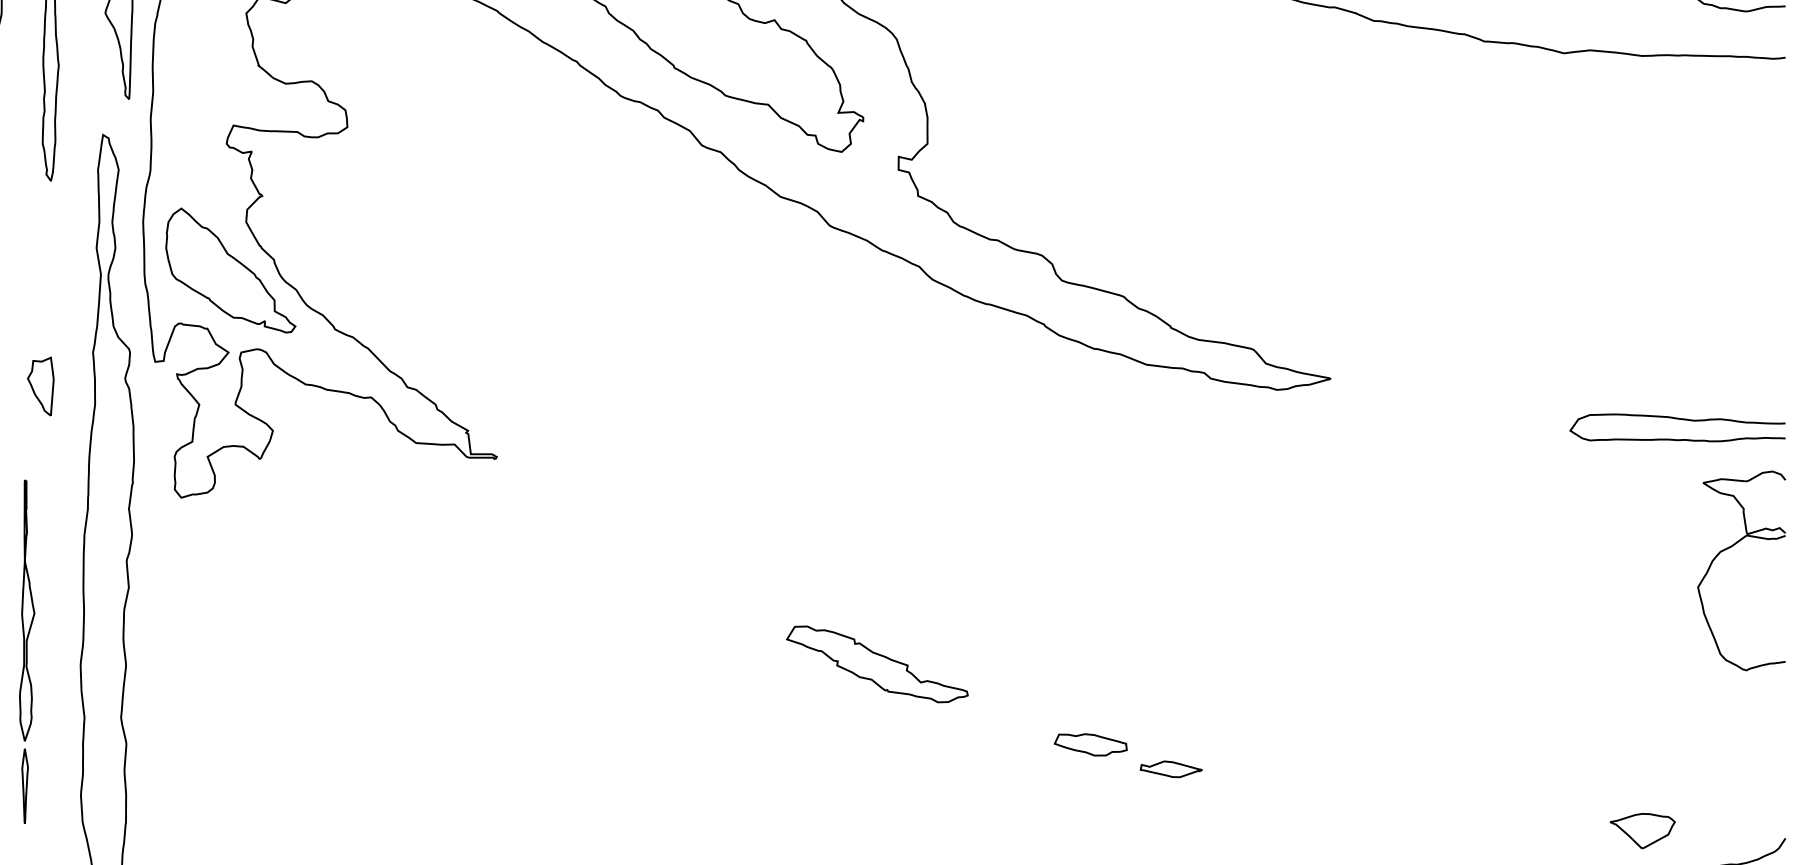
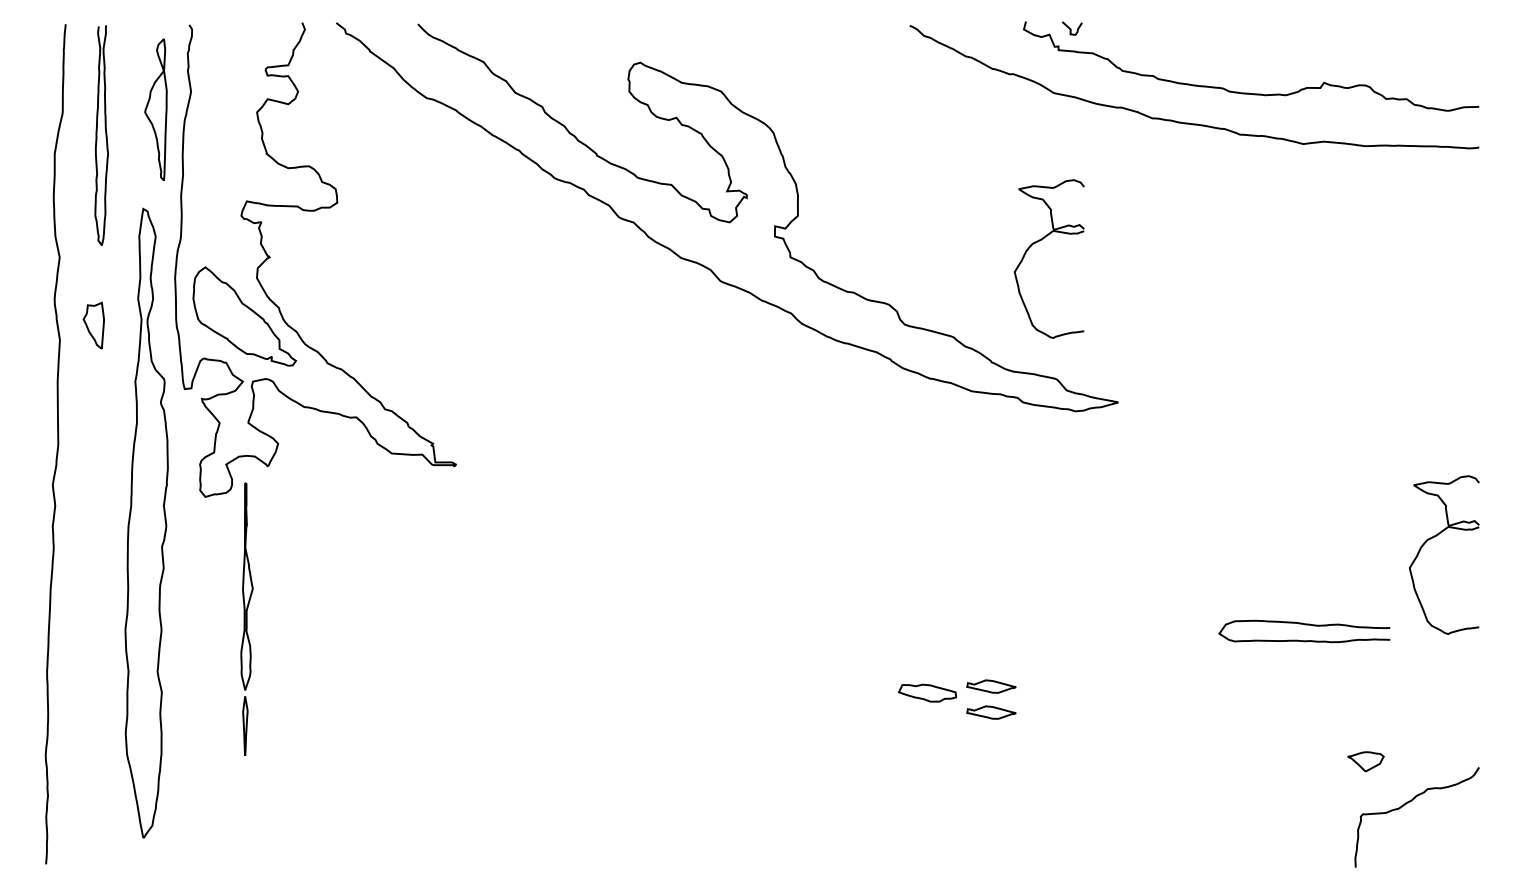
part: (1234, 174) -> (1041, 240), added
part: (40, 386) -> (93, 325), moved
curve: (1678, 420) -> (1305, 625), moved
part: (26, 650) -> (246, 618), moved
part: (876, 664) -> (757, 629), removed
part: (1171, 736) -> (991, 686), added
part: (1642, 830) -> (1365, 761), size x0.7

